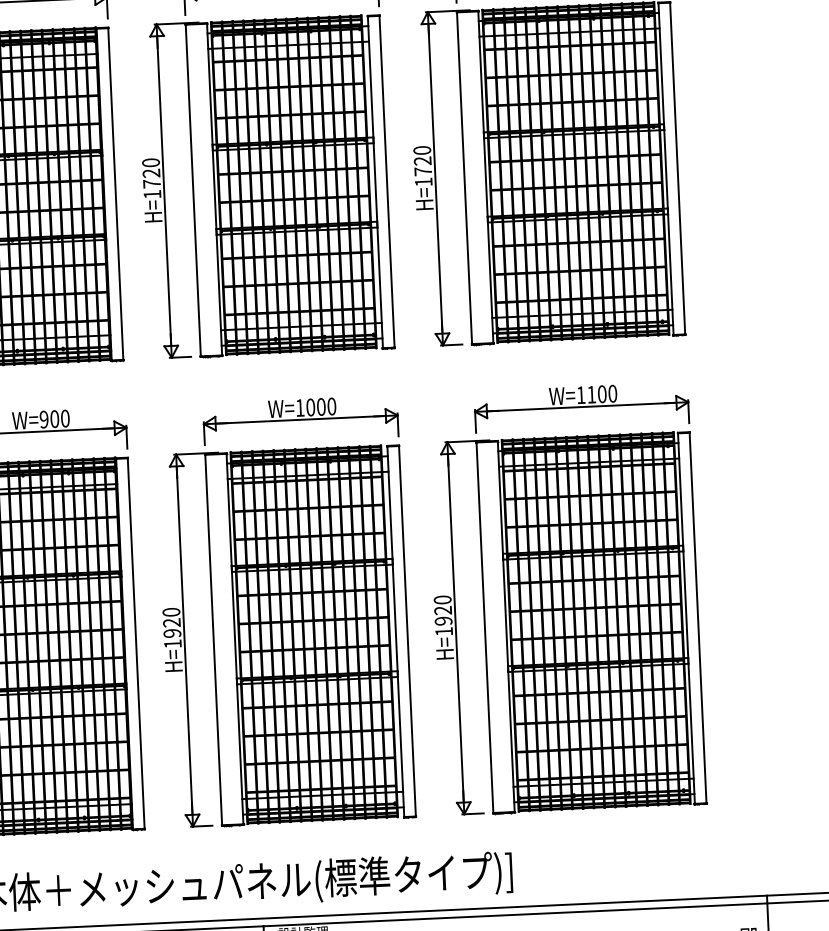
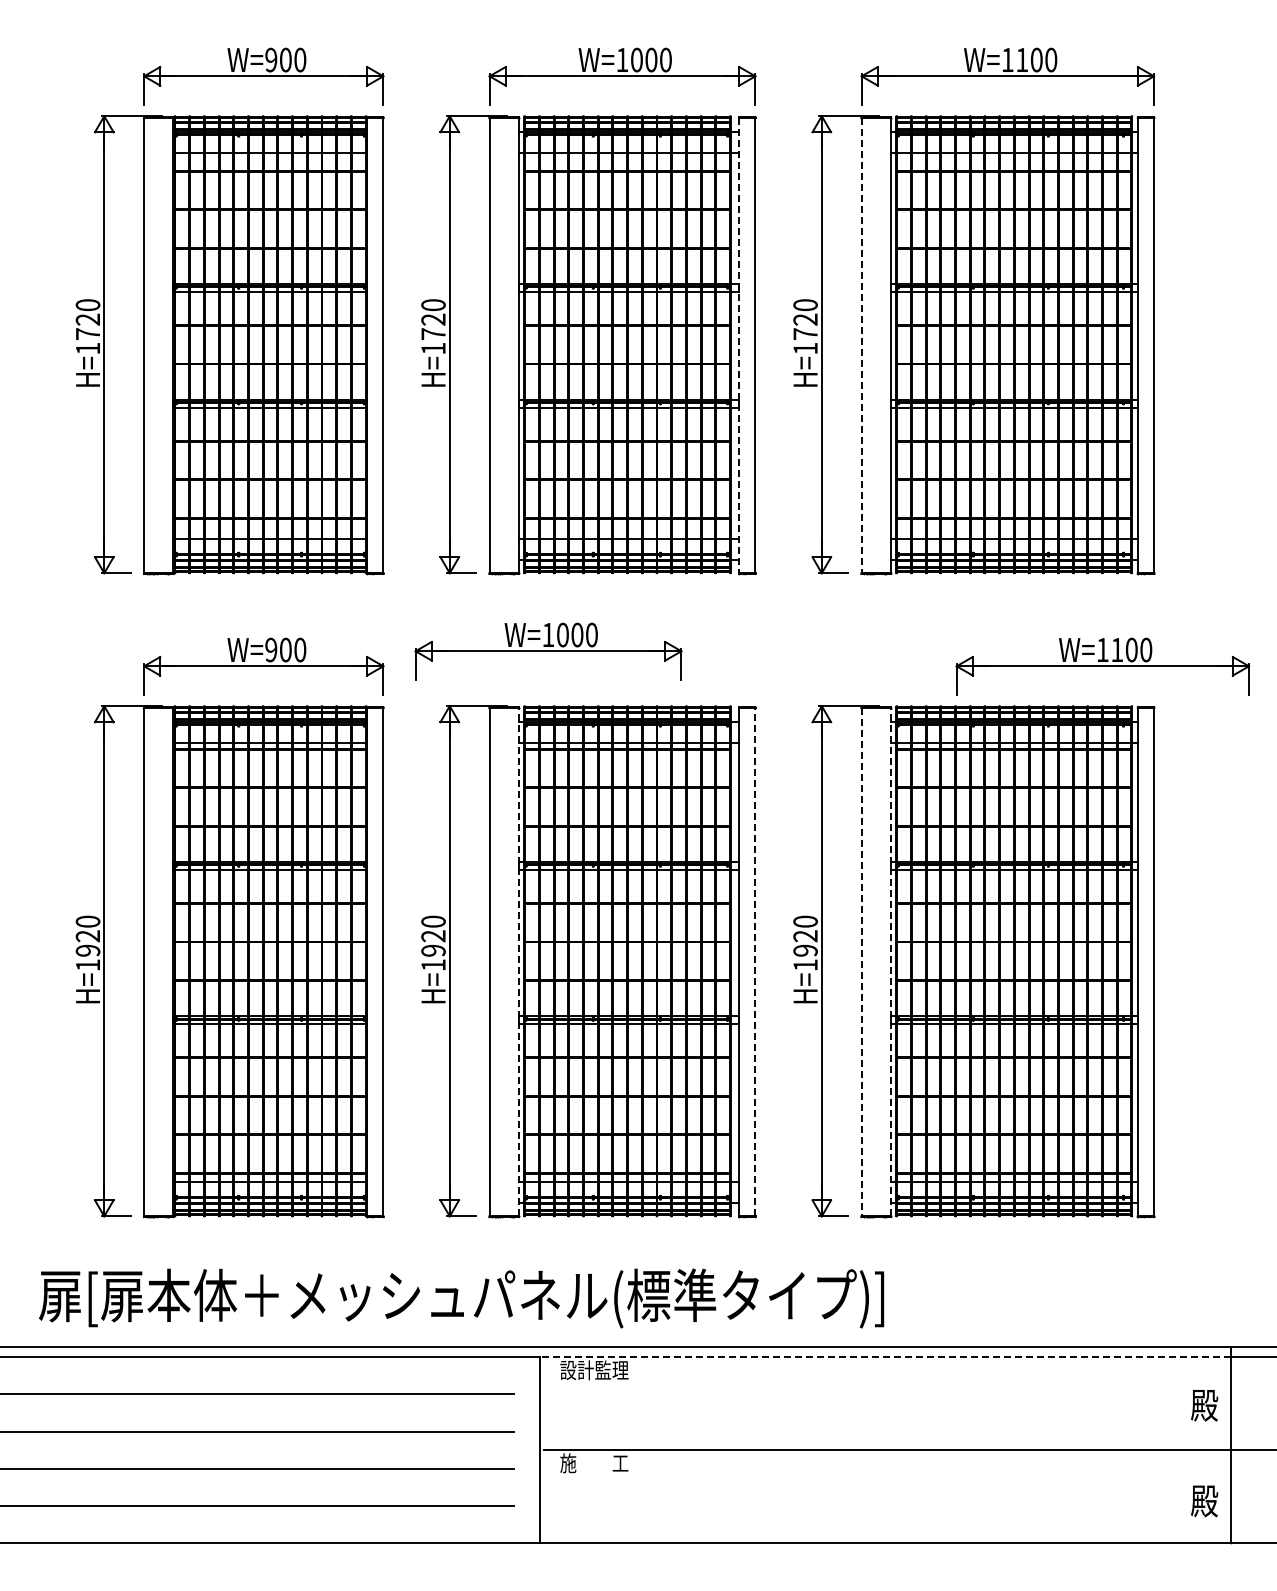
line: (464, 178) -> (861, 346), solid -> dashed
line: (375, 182) -> (739, 346), solid -> dashed
part: (581, 407) -> (1102, 666), moved
part: (300, 419) -> (548, 651), moved
line: (505, 626) -> (890, 961), solid -> dashed
line: (484, 627) -> (861, 962), solid -> dashed
line: (407, 630) -> (755, 961), solid -> dashed
line: (234, 638) -> (518, 961), solid -> dashed
line: (515, 915) -> (885, 1357), solid -> dashed

